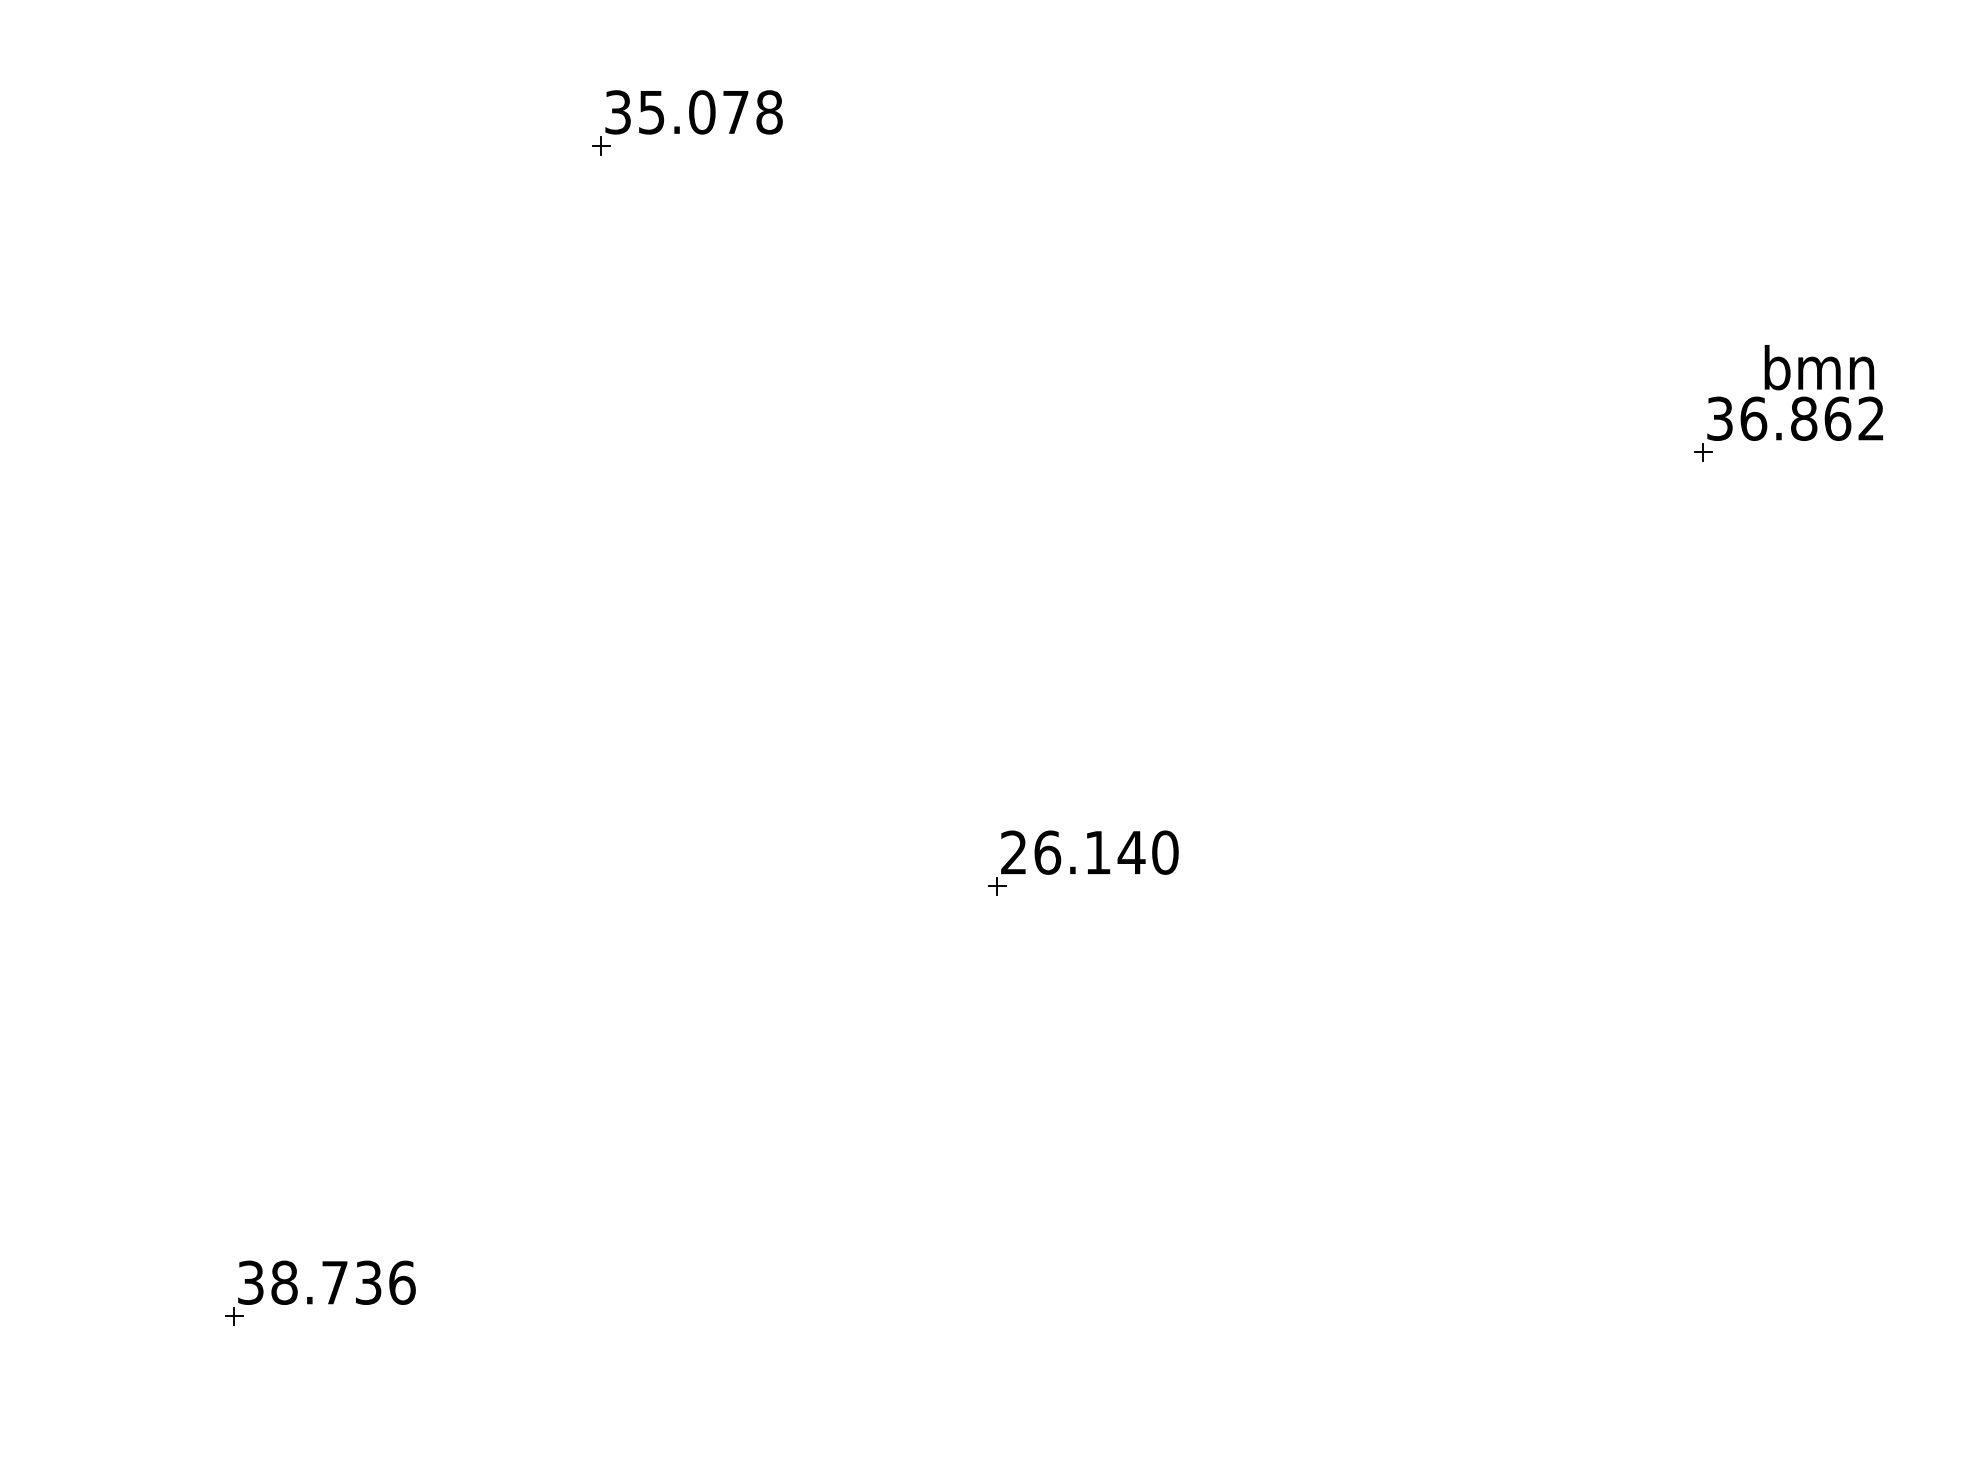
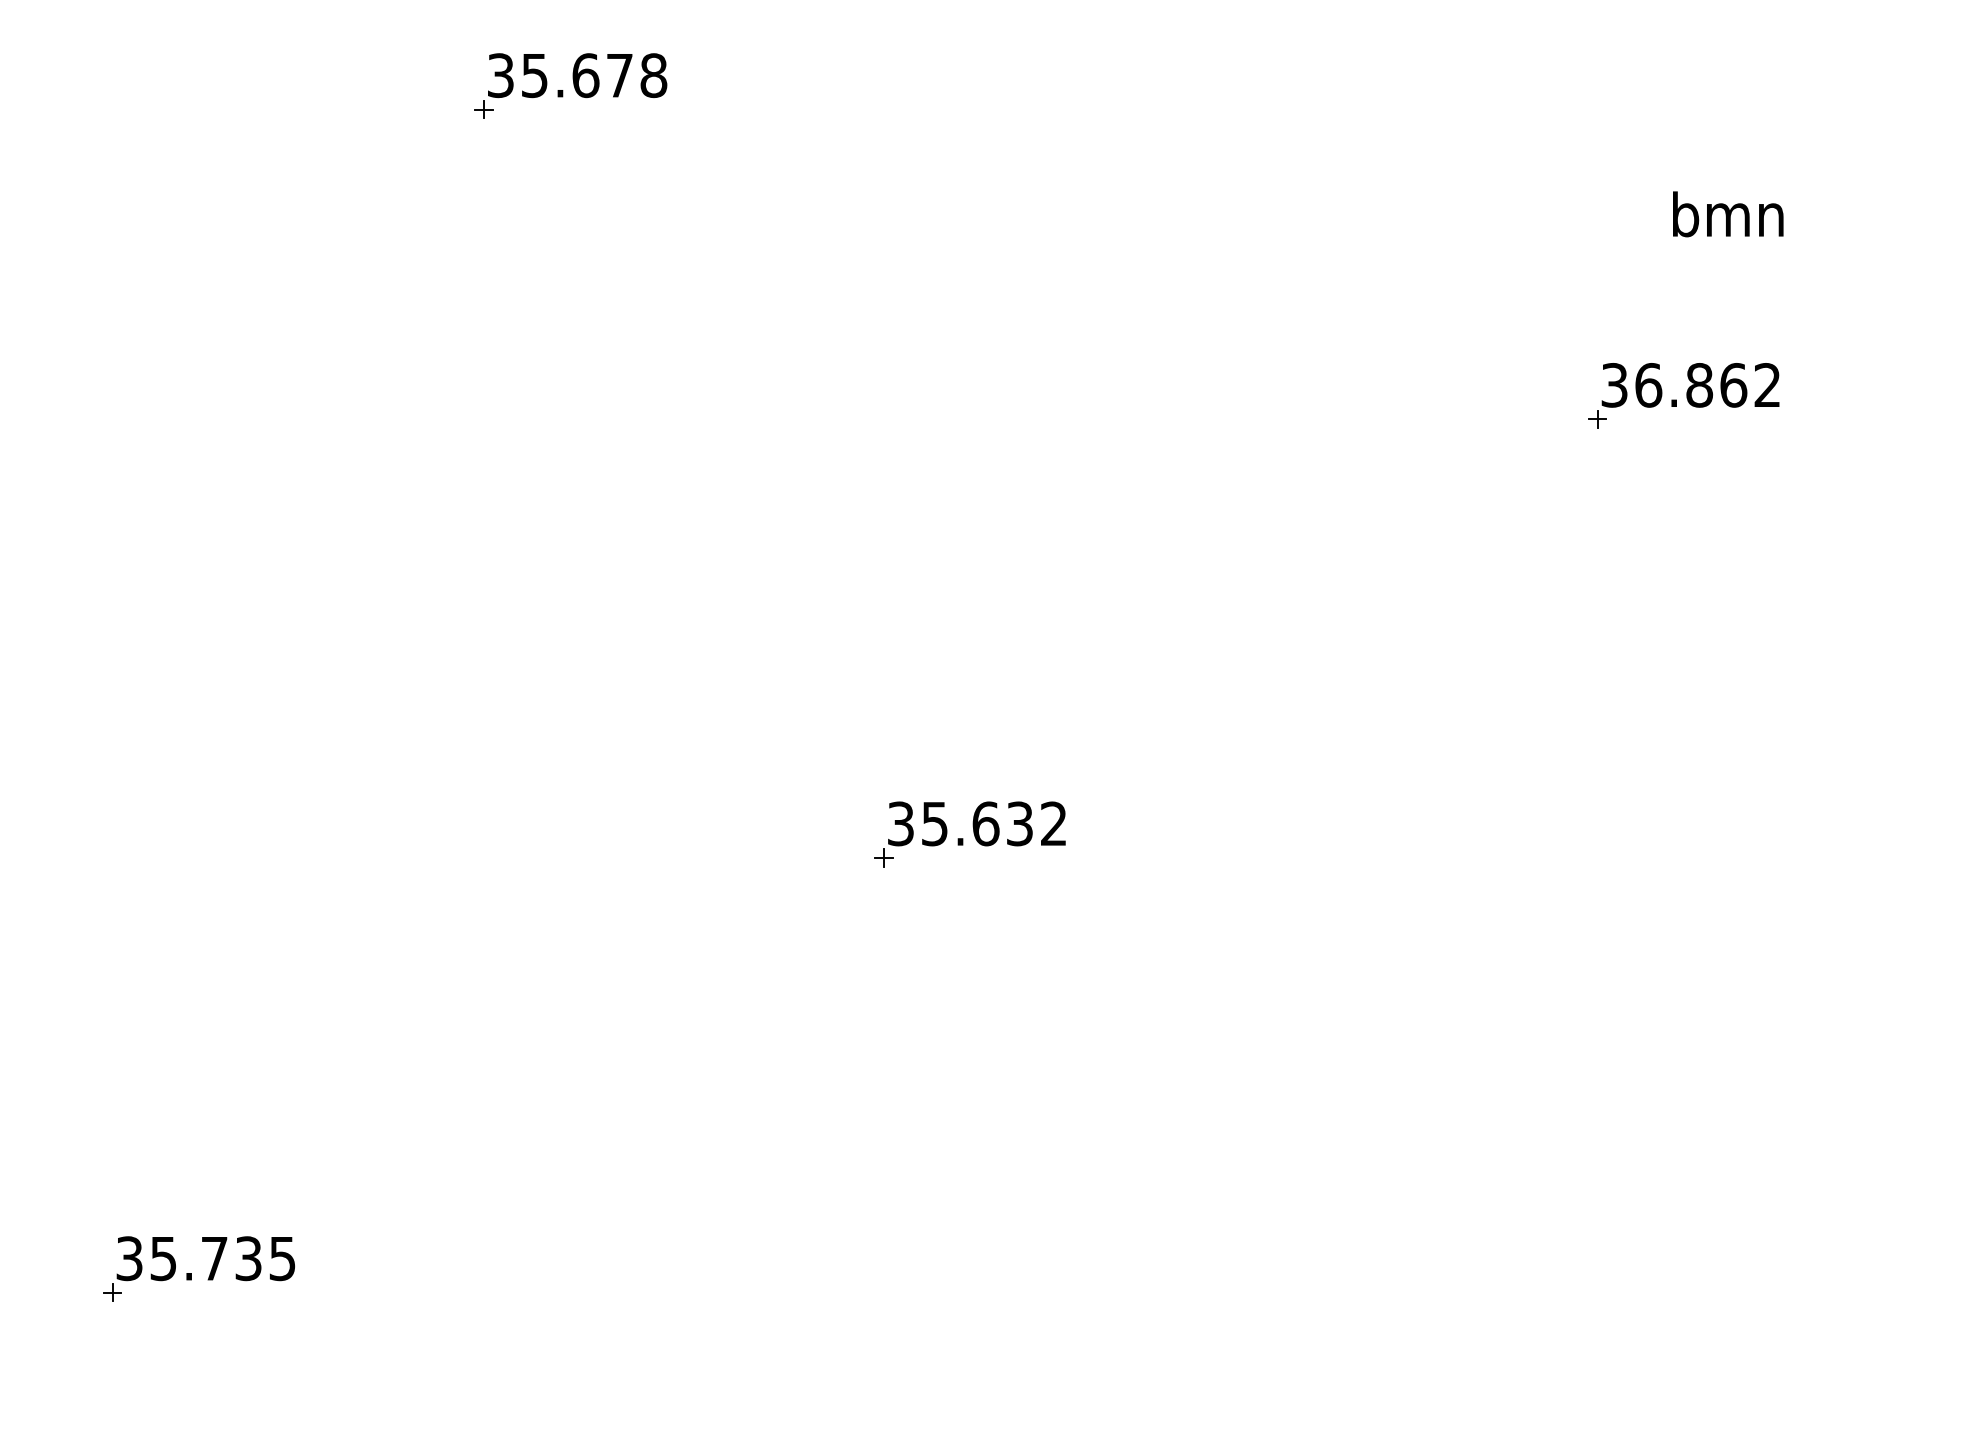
text: (702, 112) -> (586, 75), 35.078 -> 35.678
text: (1819, 367) -> (1728, 214), moved
text: (1089, 852) -> (977, 823), 26.140 -> 35.632
text: (343, 1282) -> (223, 1258), 38.736 -> 35.735

